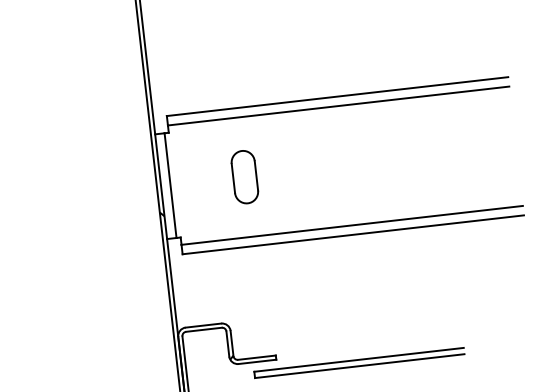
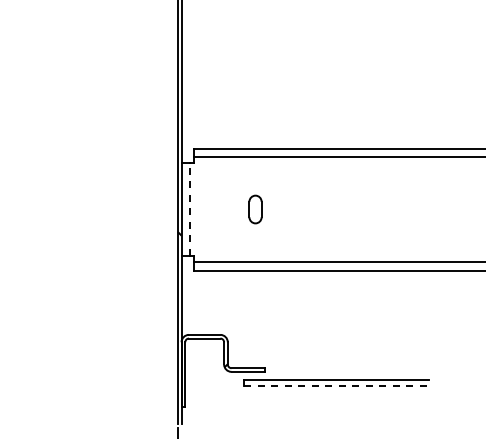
part: (244, 177) -> (255, 209), size x0.6
line: (170, 185) -> (189, 209), solid -> dashed
line: (360, 365) -> (337, 385), solid -> dashed

